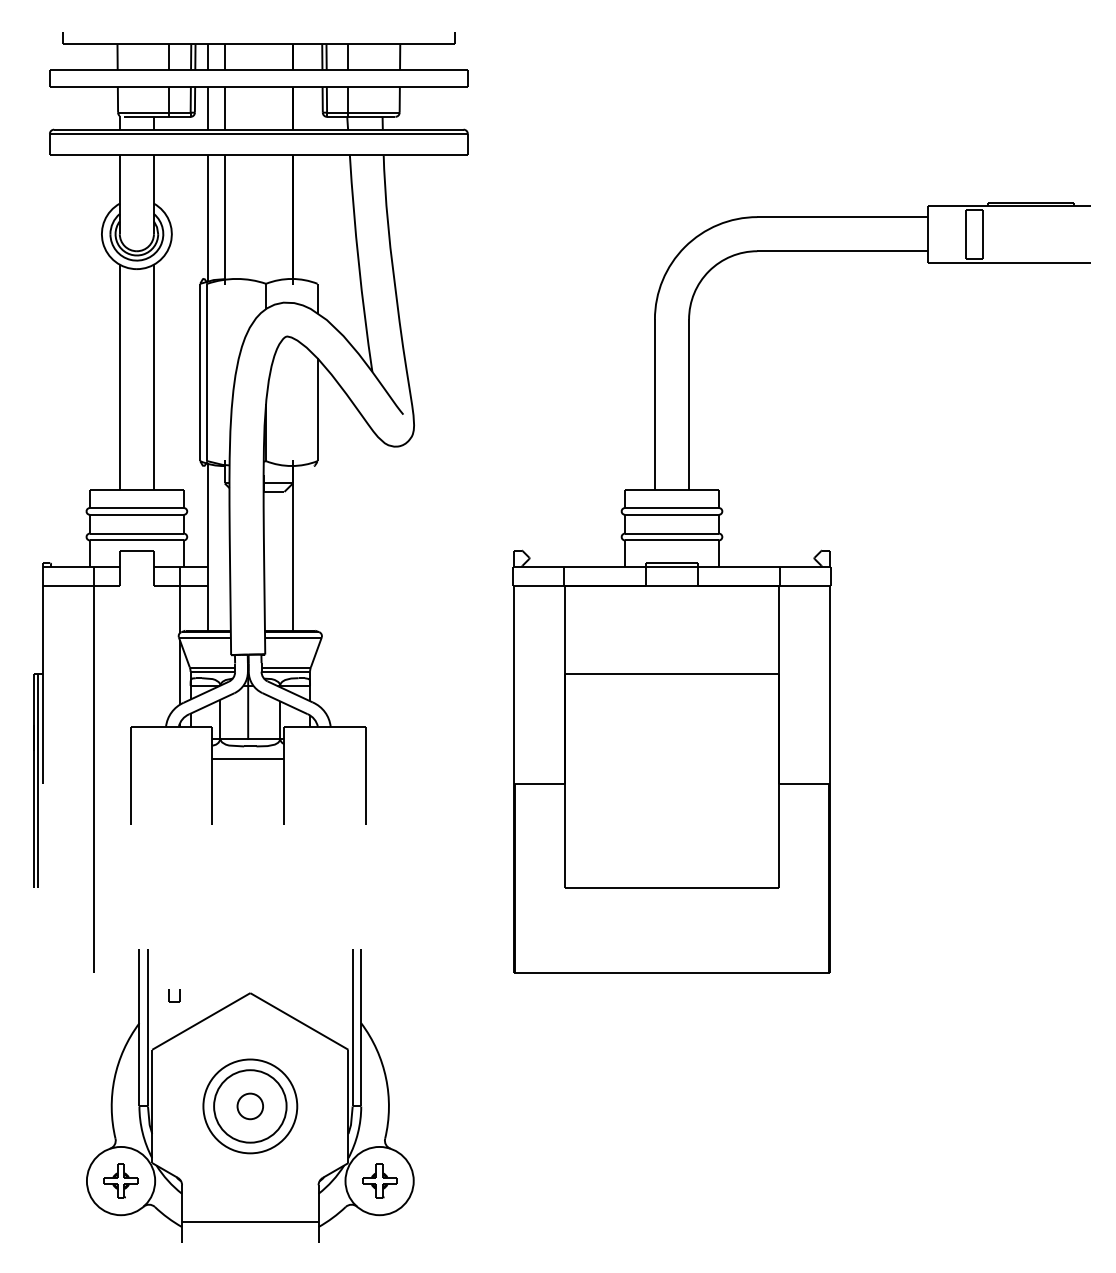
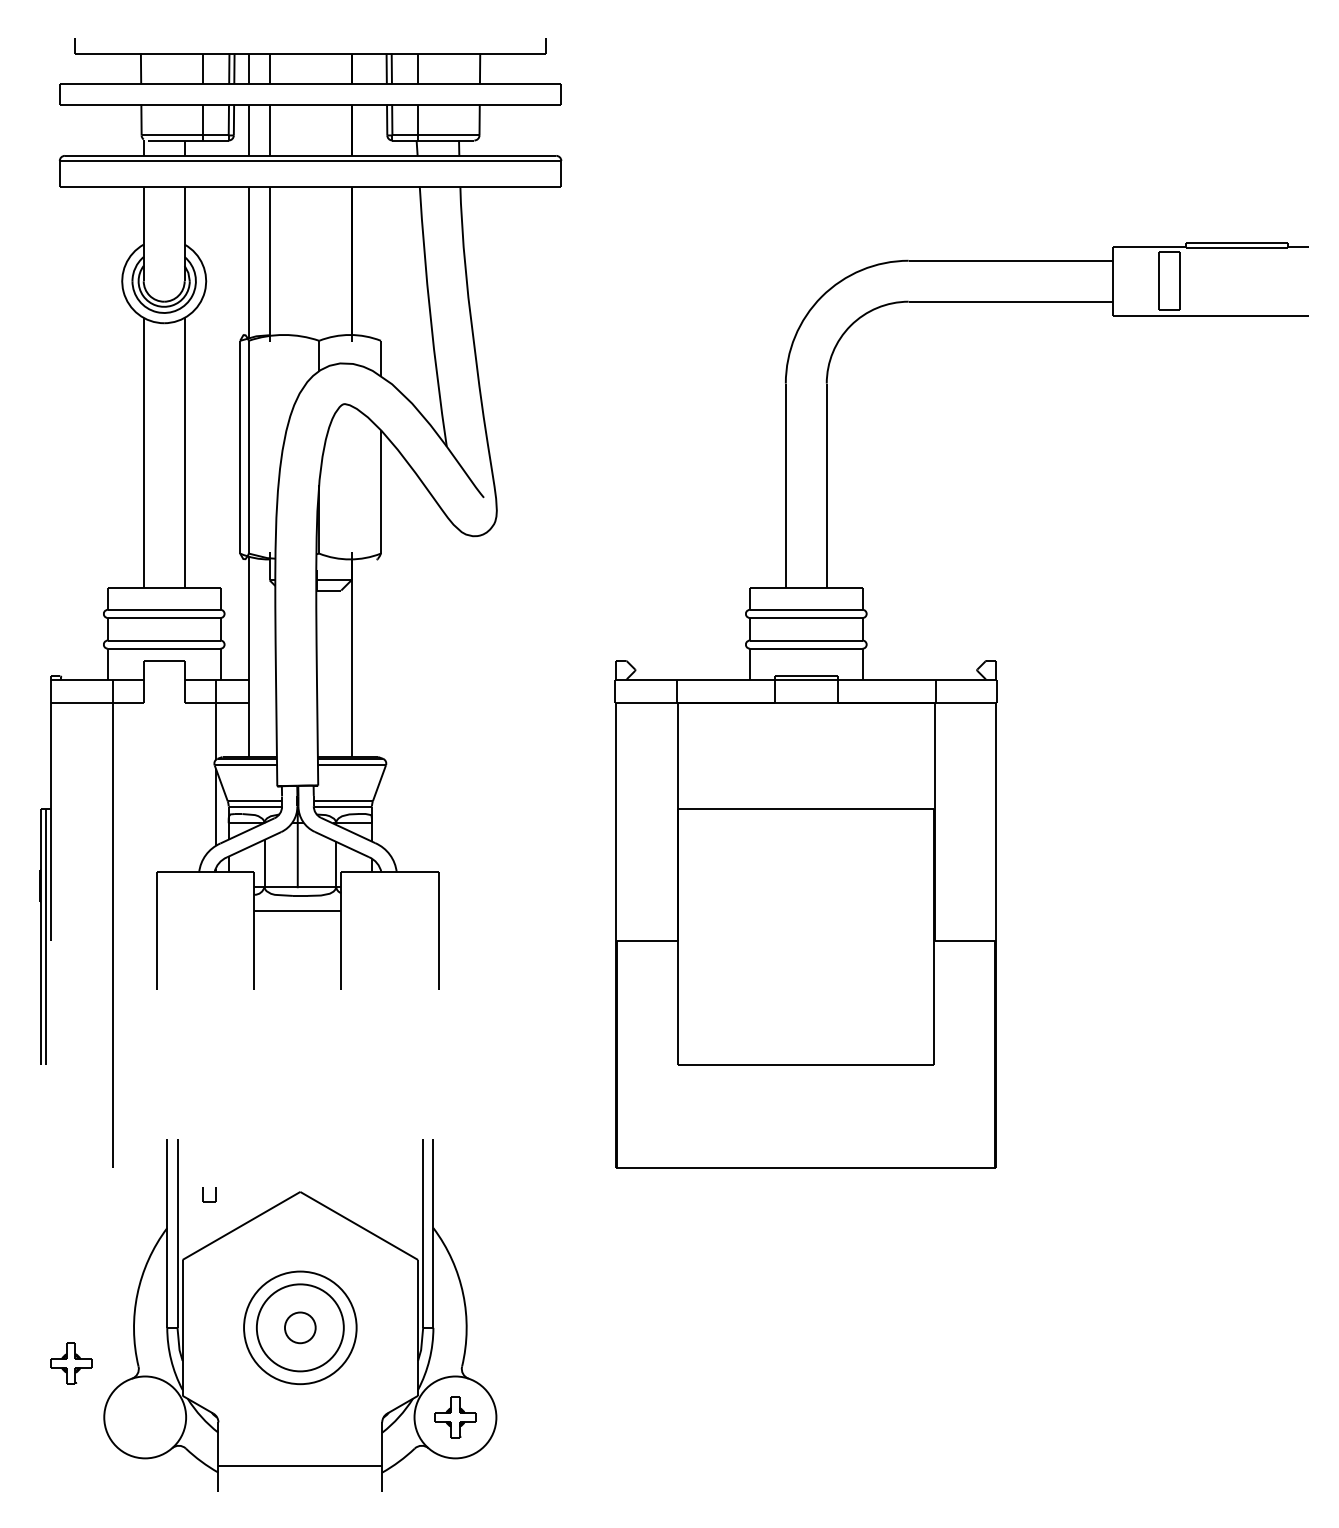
part: (121, 1181) -> (71, 1363), moved

